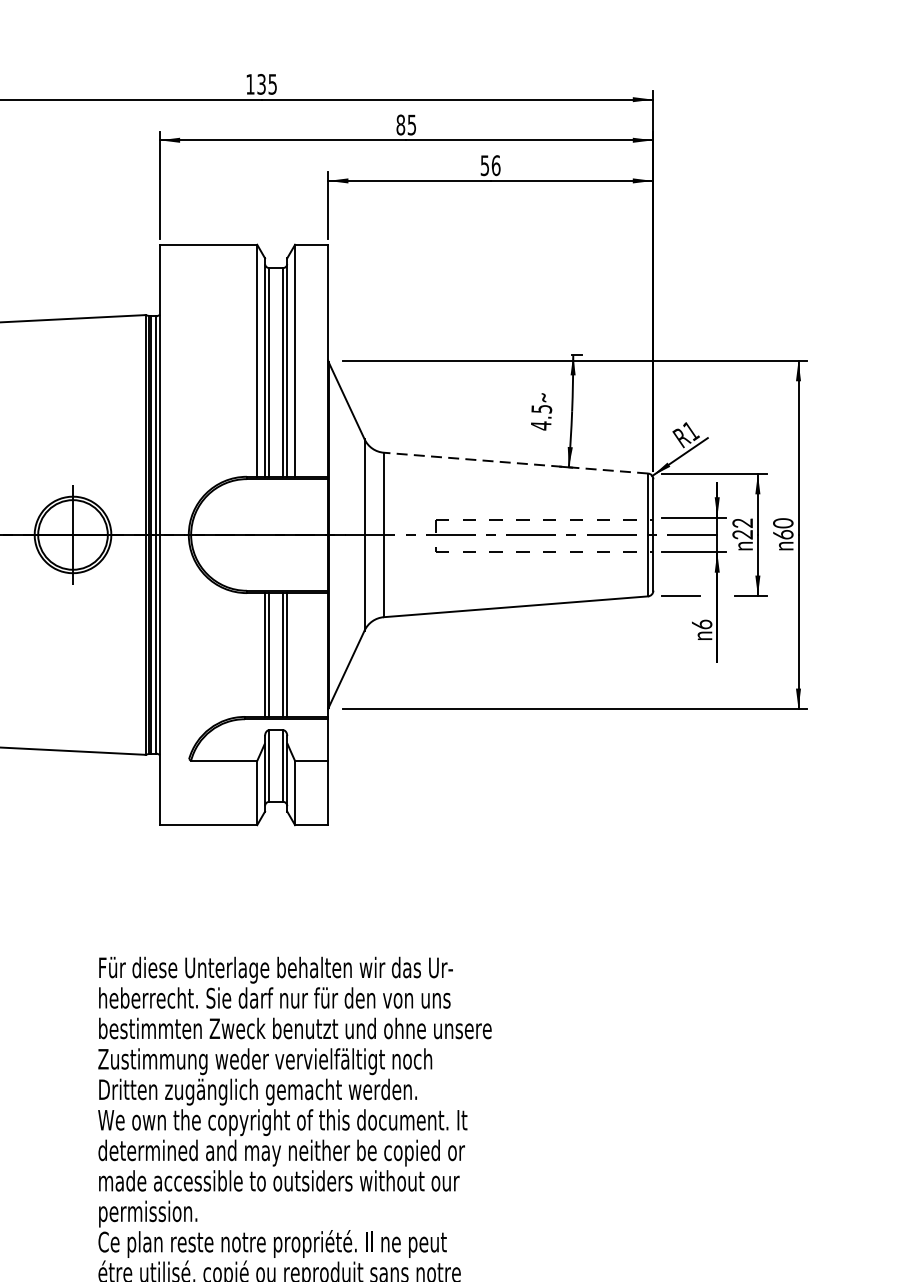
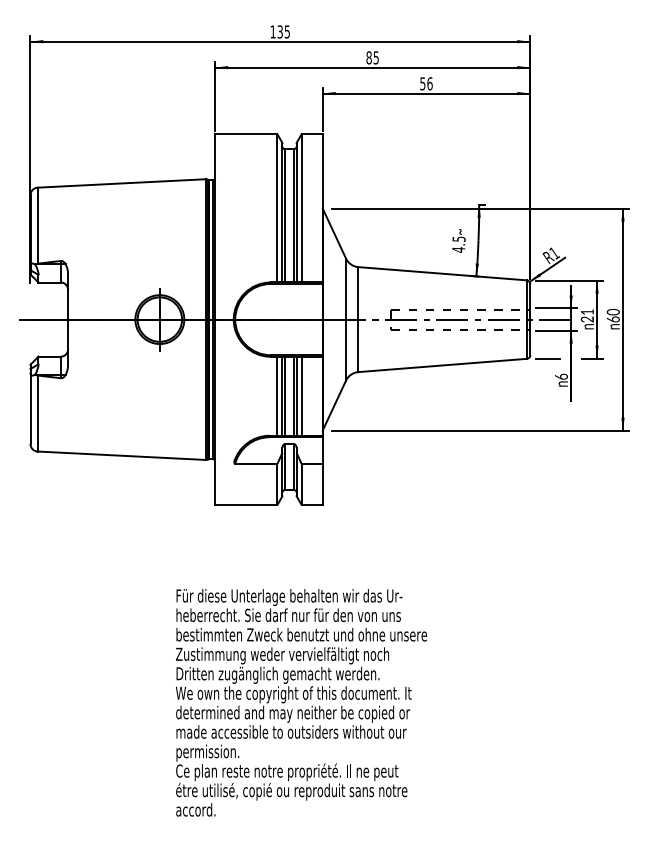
line: (515, 462) -> (442, 273), dashed -> solid
text: (741, 523) -> (586, 312), 22 -> 21
line: (257, 653) -> (277, 395), added
line: (294, 653) -> (301, 395), added

